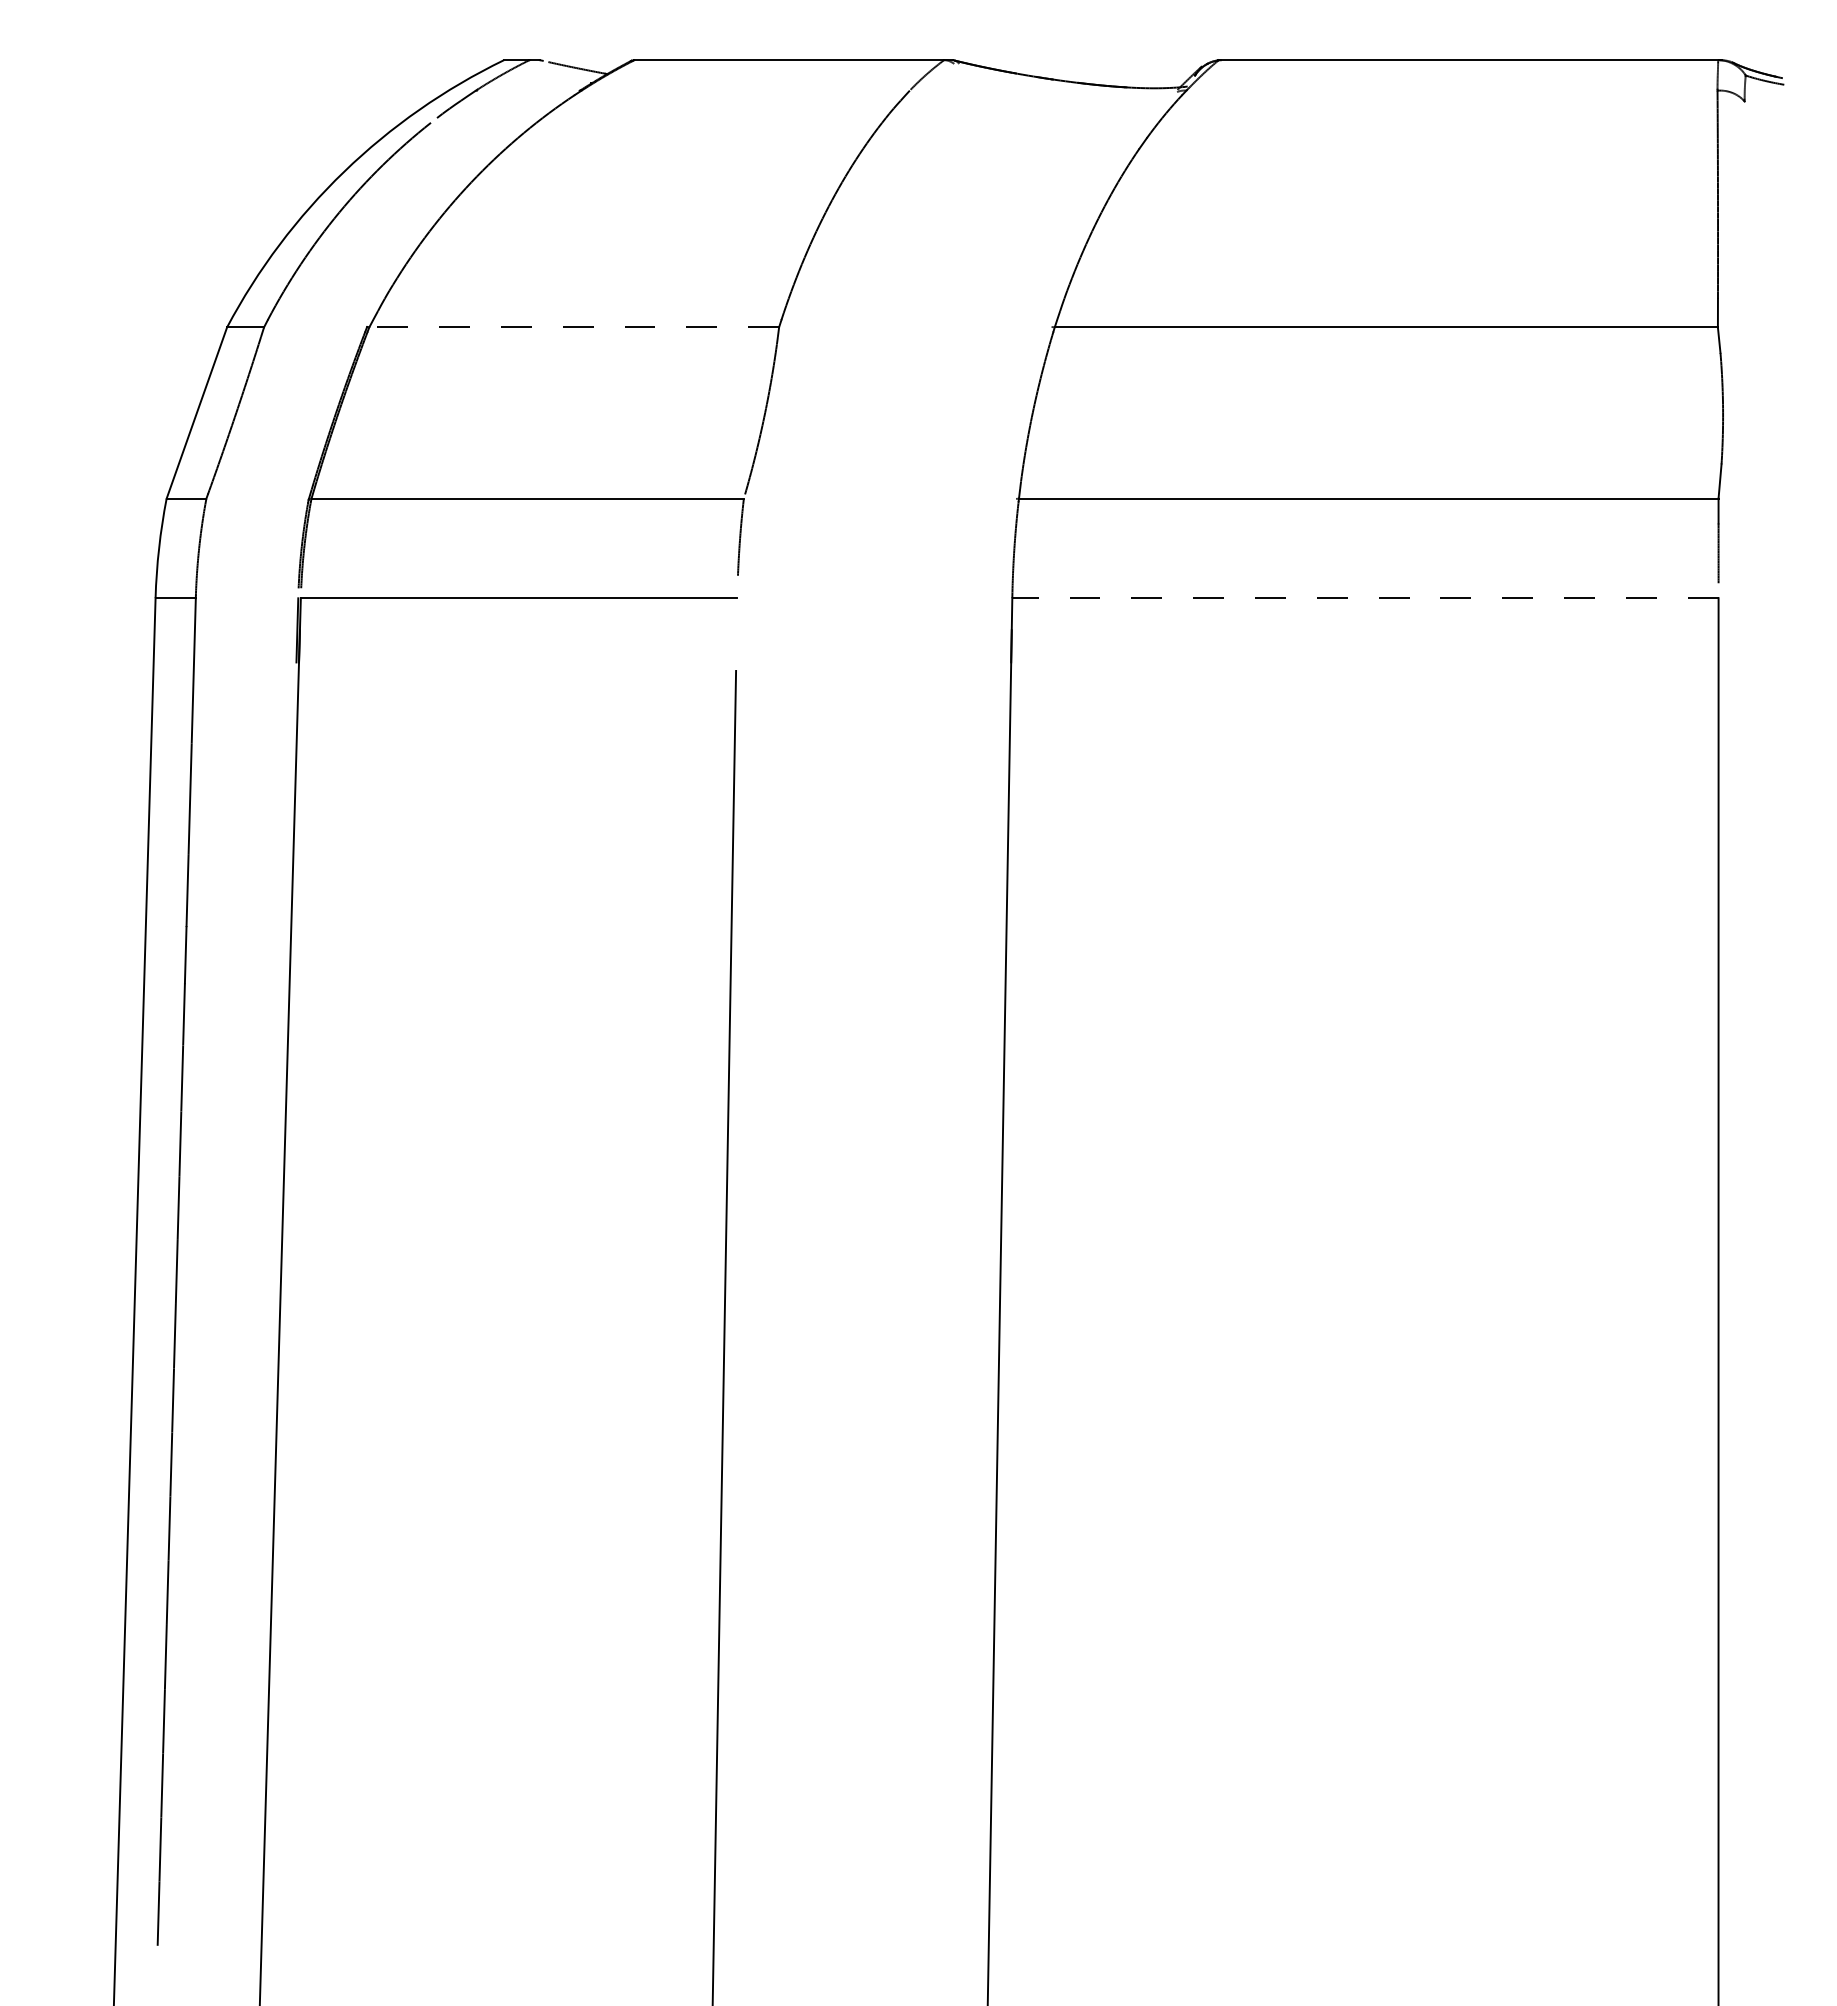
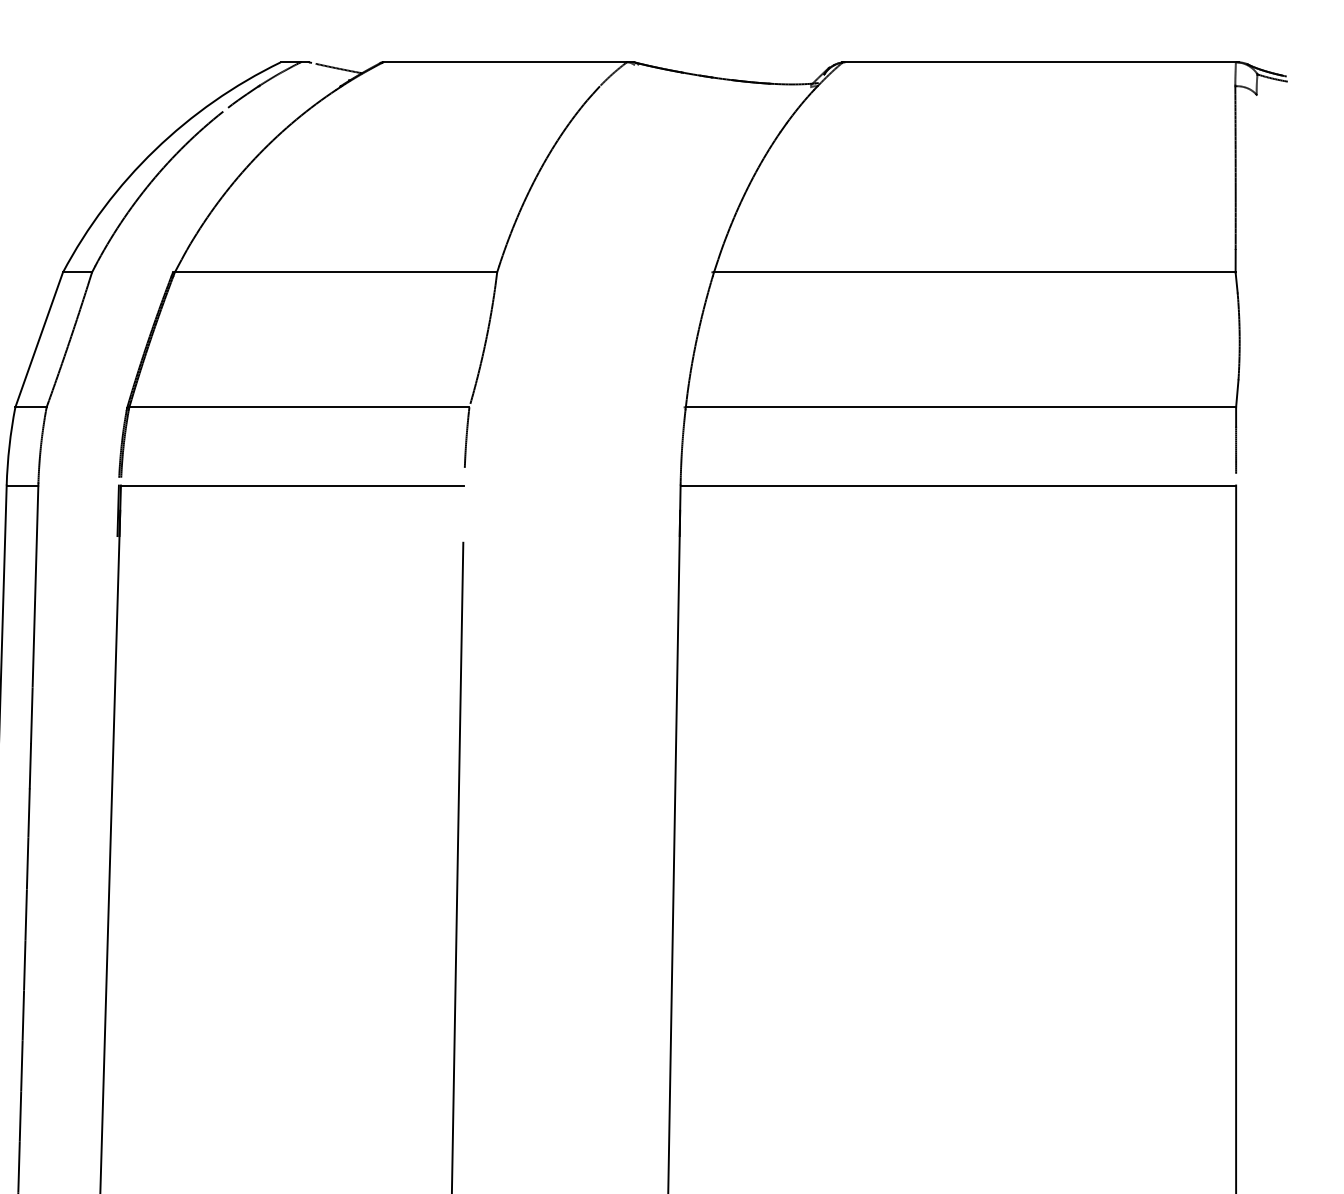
line: (574, 327) -> (336, 272), dashed -> solid
line: (1364, 598) -> (957, 485), dashed -> solid

